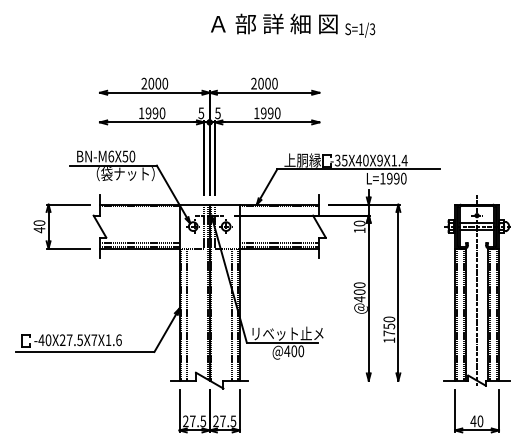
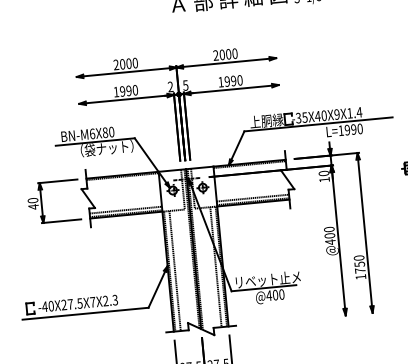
text: (201, 113) -> (170, 87), 5 -> 2
text: (125, 156) -> (105, 132), BN-M6X50 -> BN-M6X80
text: (113, 340) -> (110, 300), -40X27.5X7X1.6 -> -40X27.5X7X2.3

